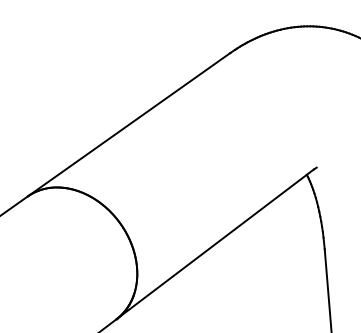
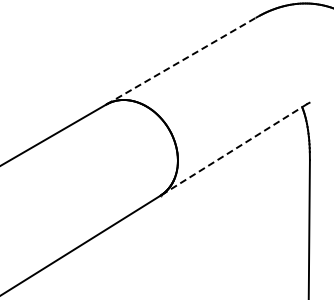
line: (129, 125) -> (181, 61), solid -> dashed
line: (216, 243) -> (234, 149), solid -> dashed

